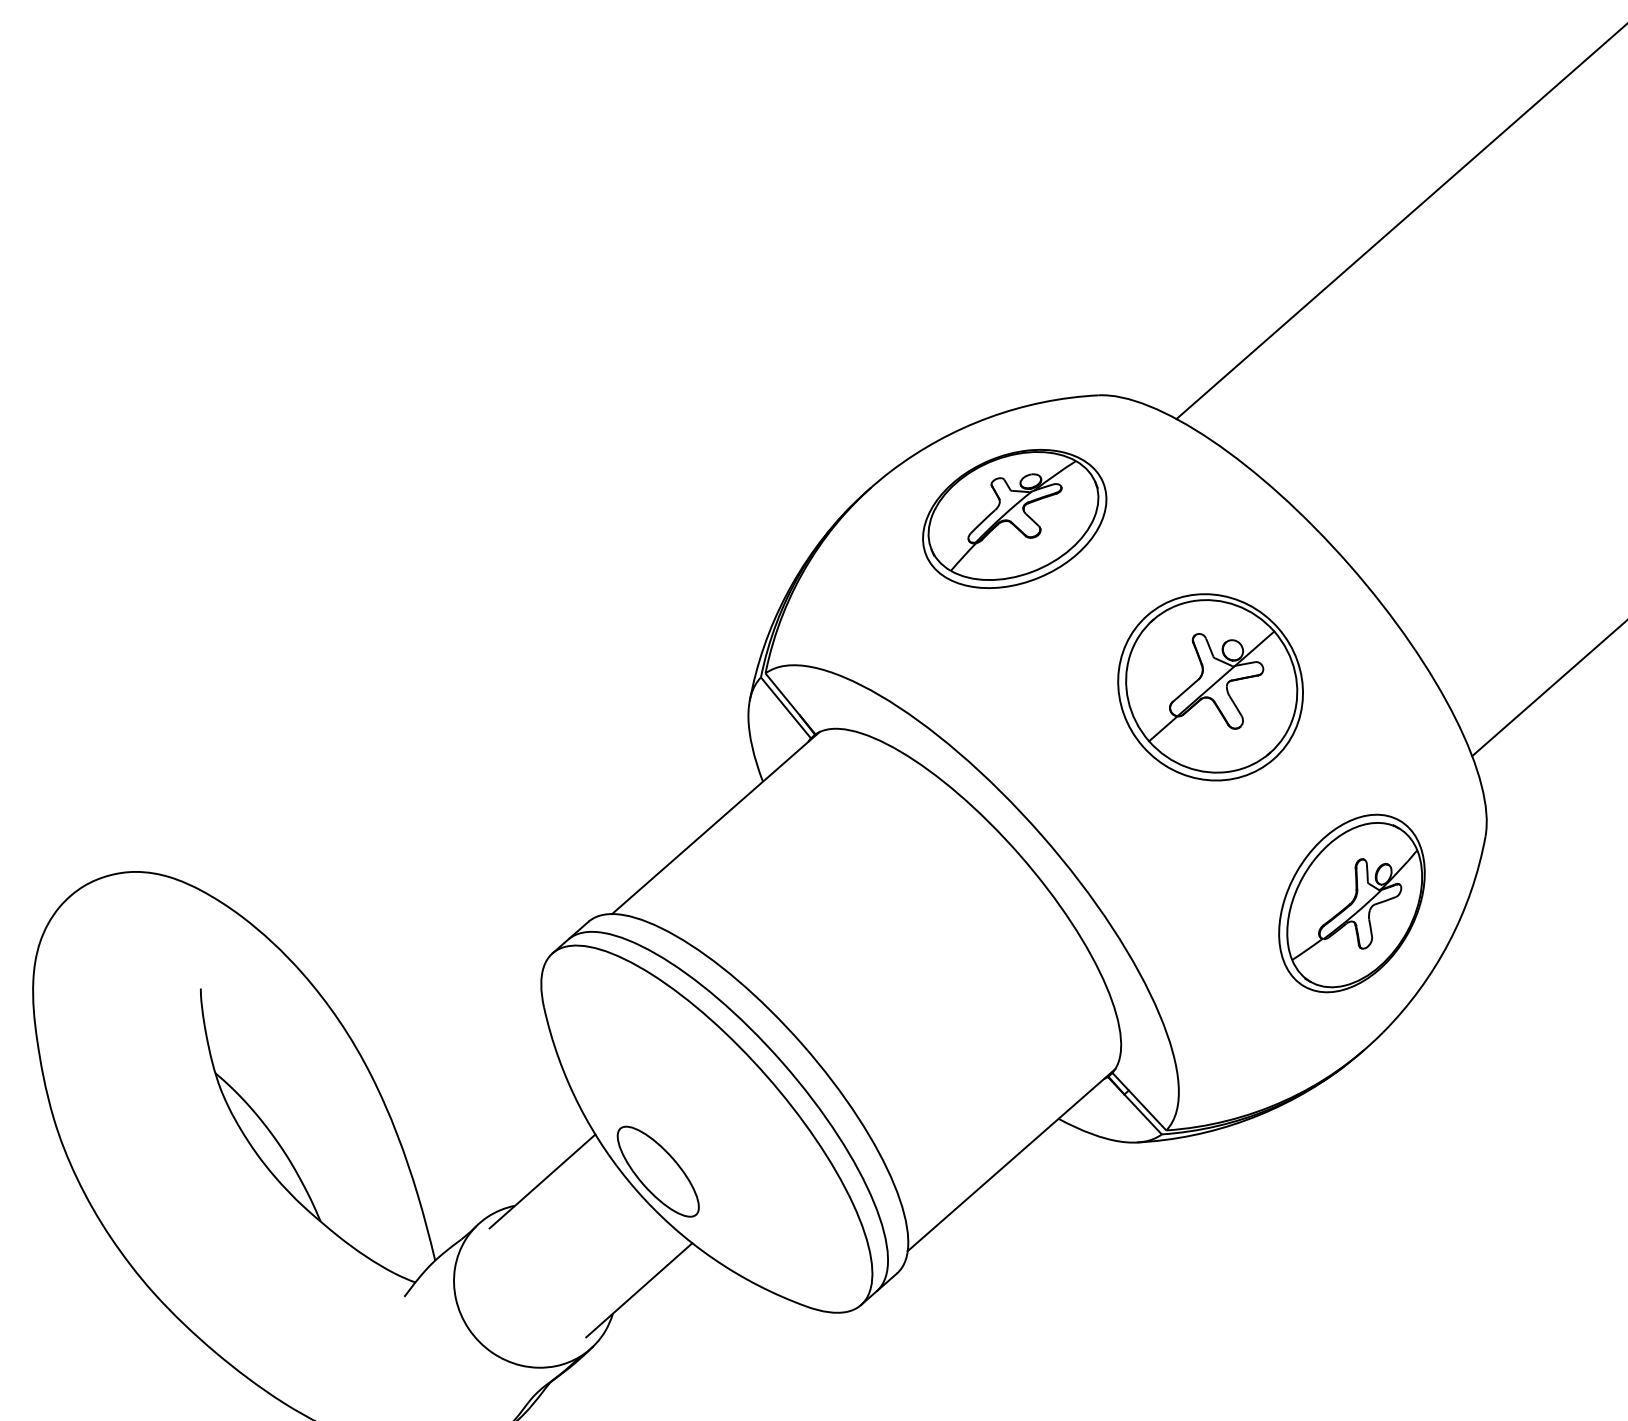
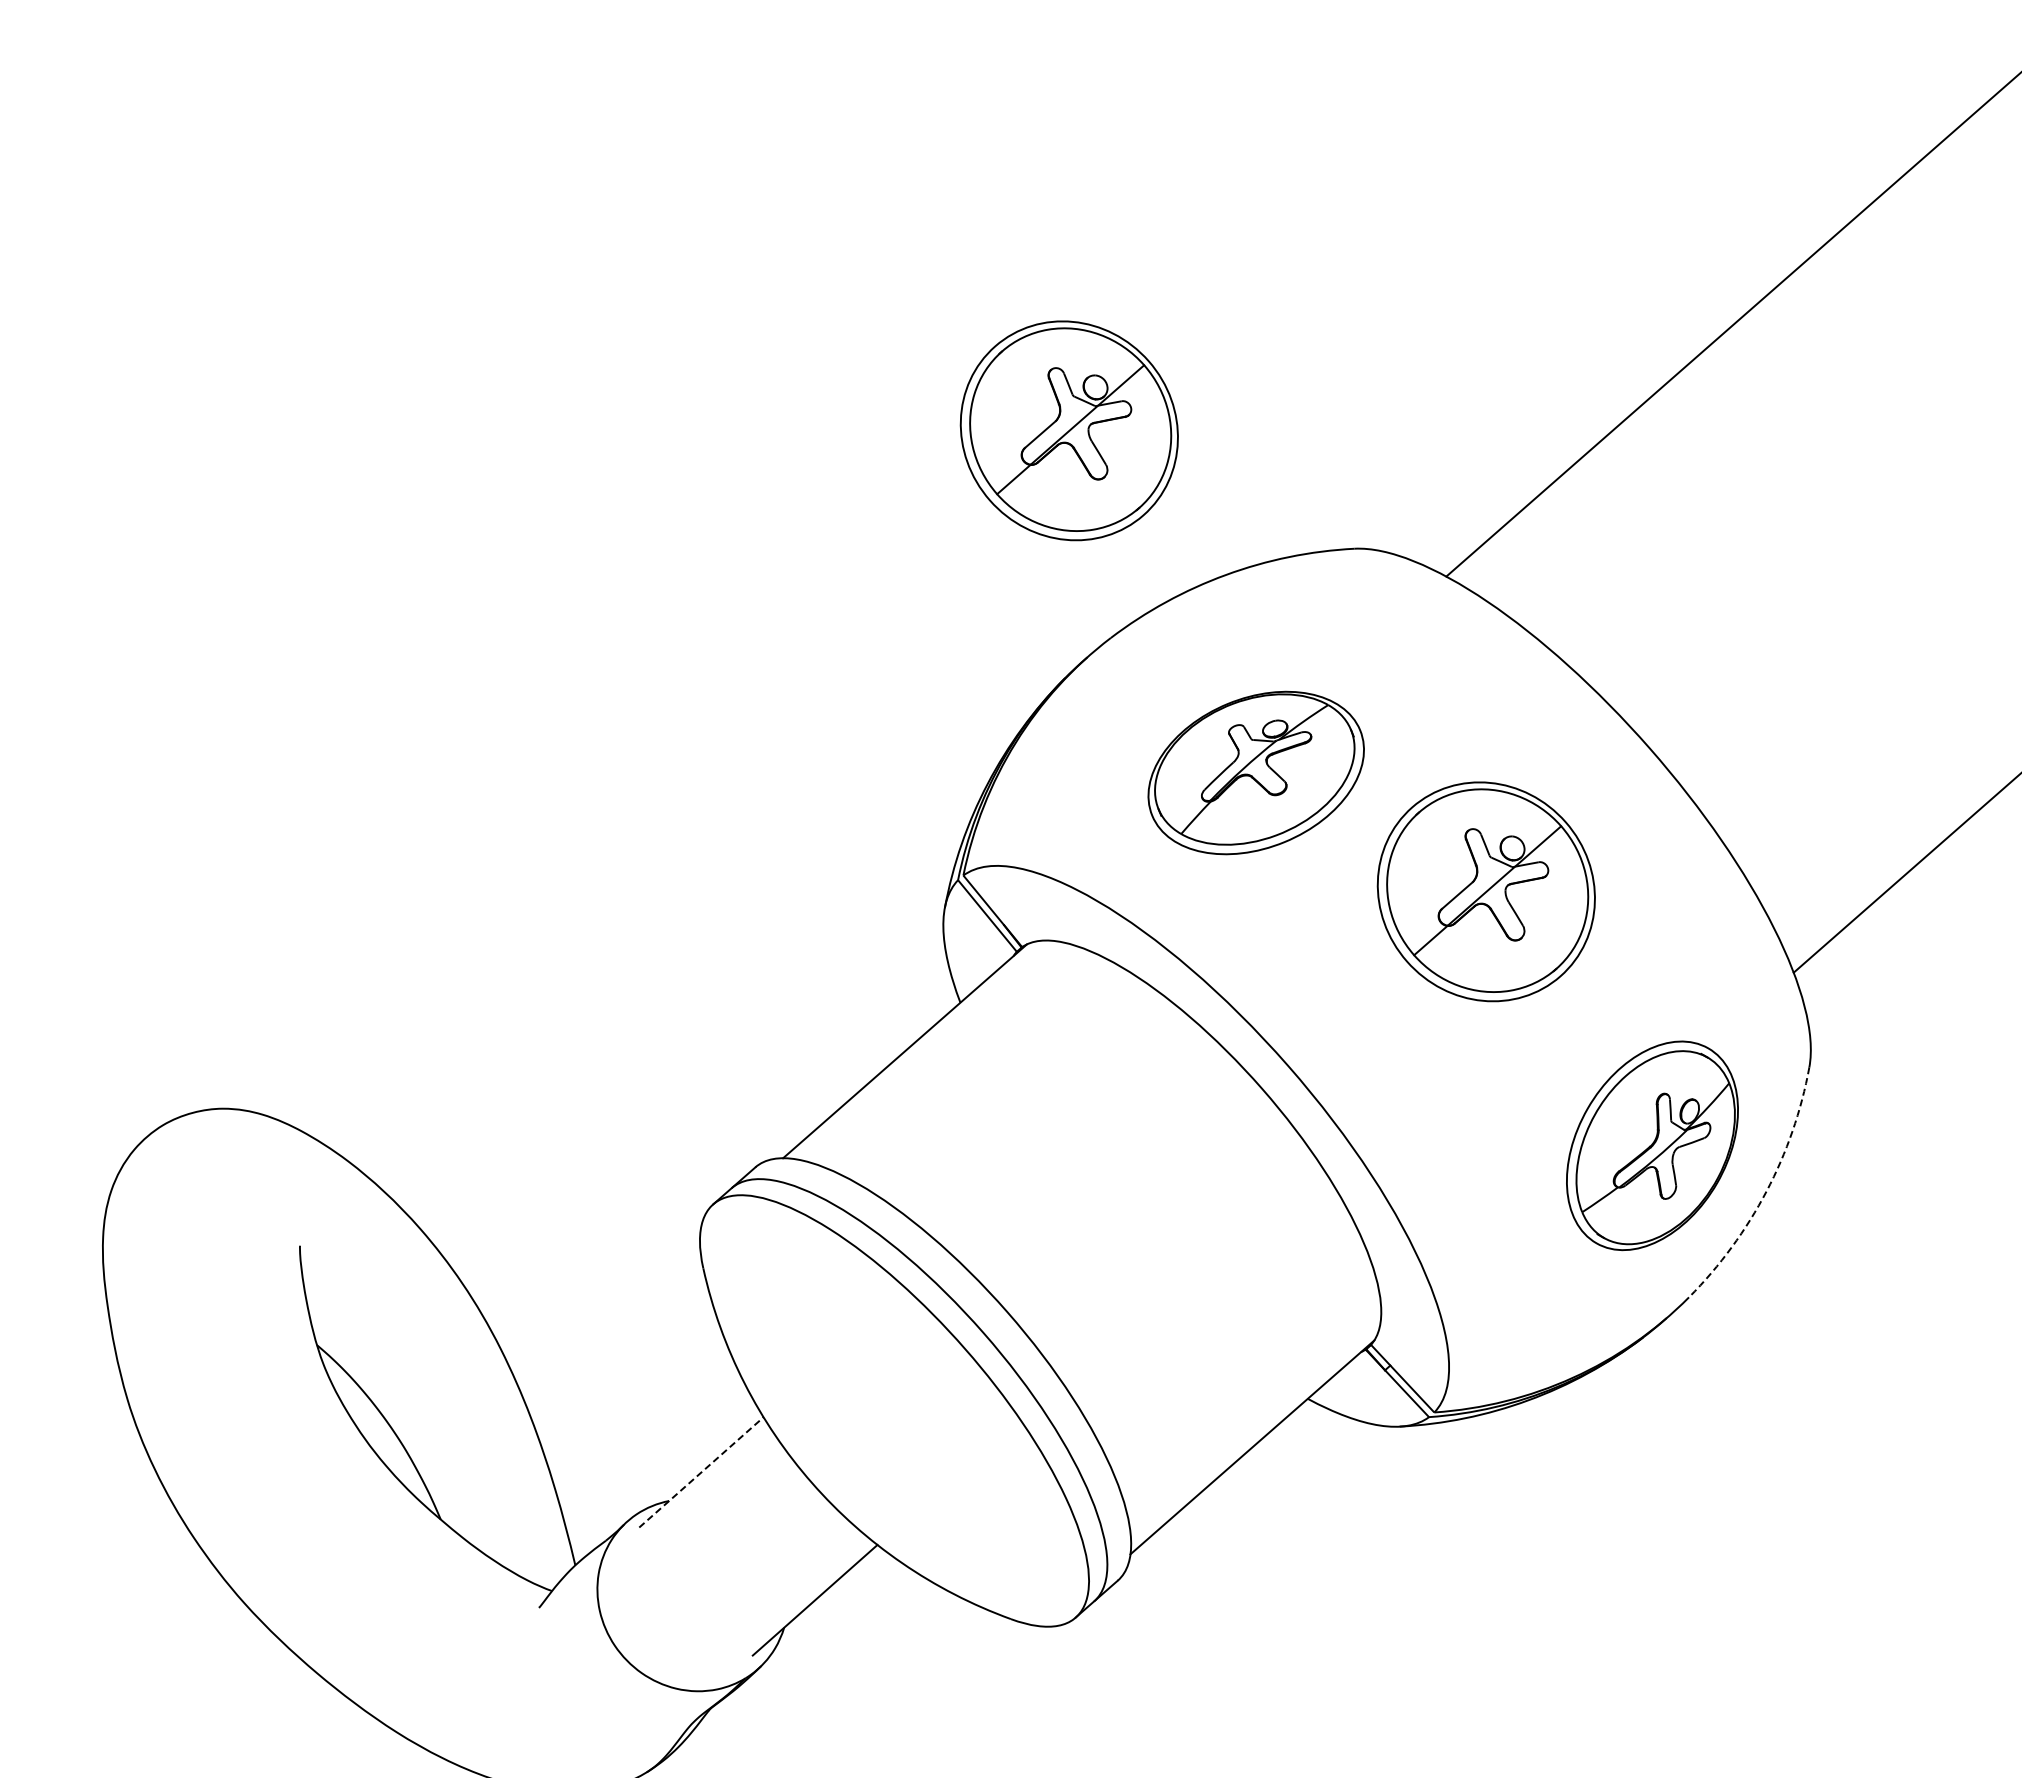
part: (854, 294) -> (1068, 430), added
part: (1014, 518) -> (1255, 772), moved
arc: (1449, 942) -> (1766, 1191), solid -> dashed
part: (658, 1171) -> (837, 1460), removed
line: (542, 1181) -> (701, 1472), solid -> dashed

